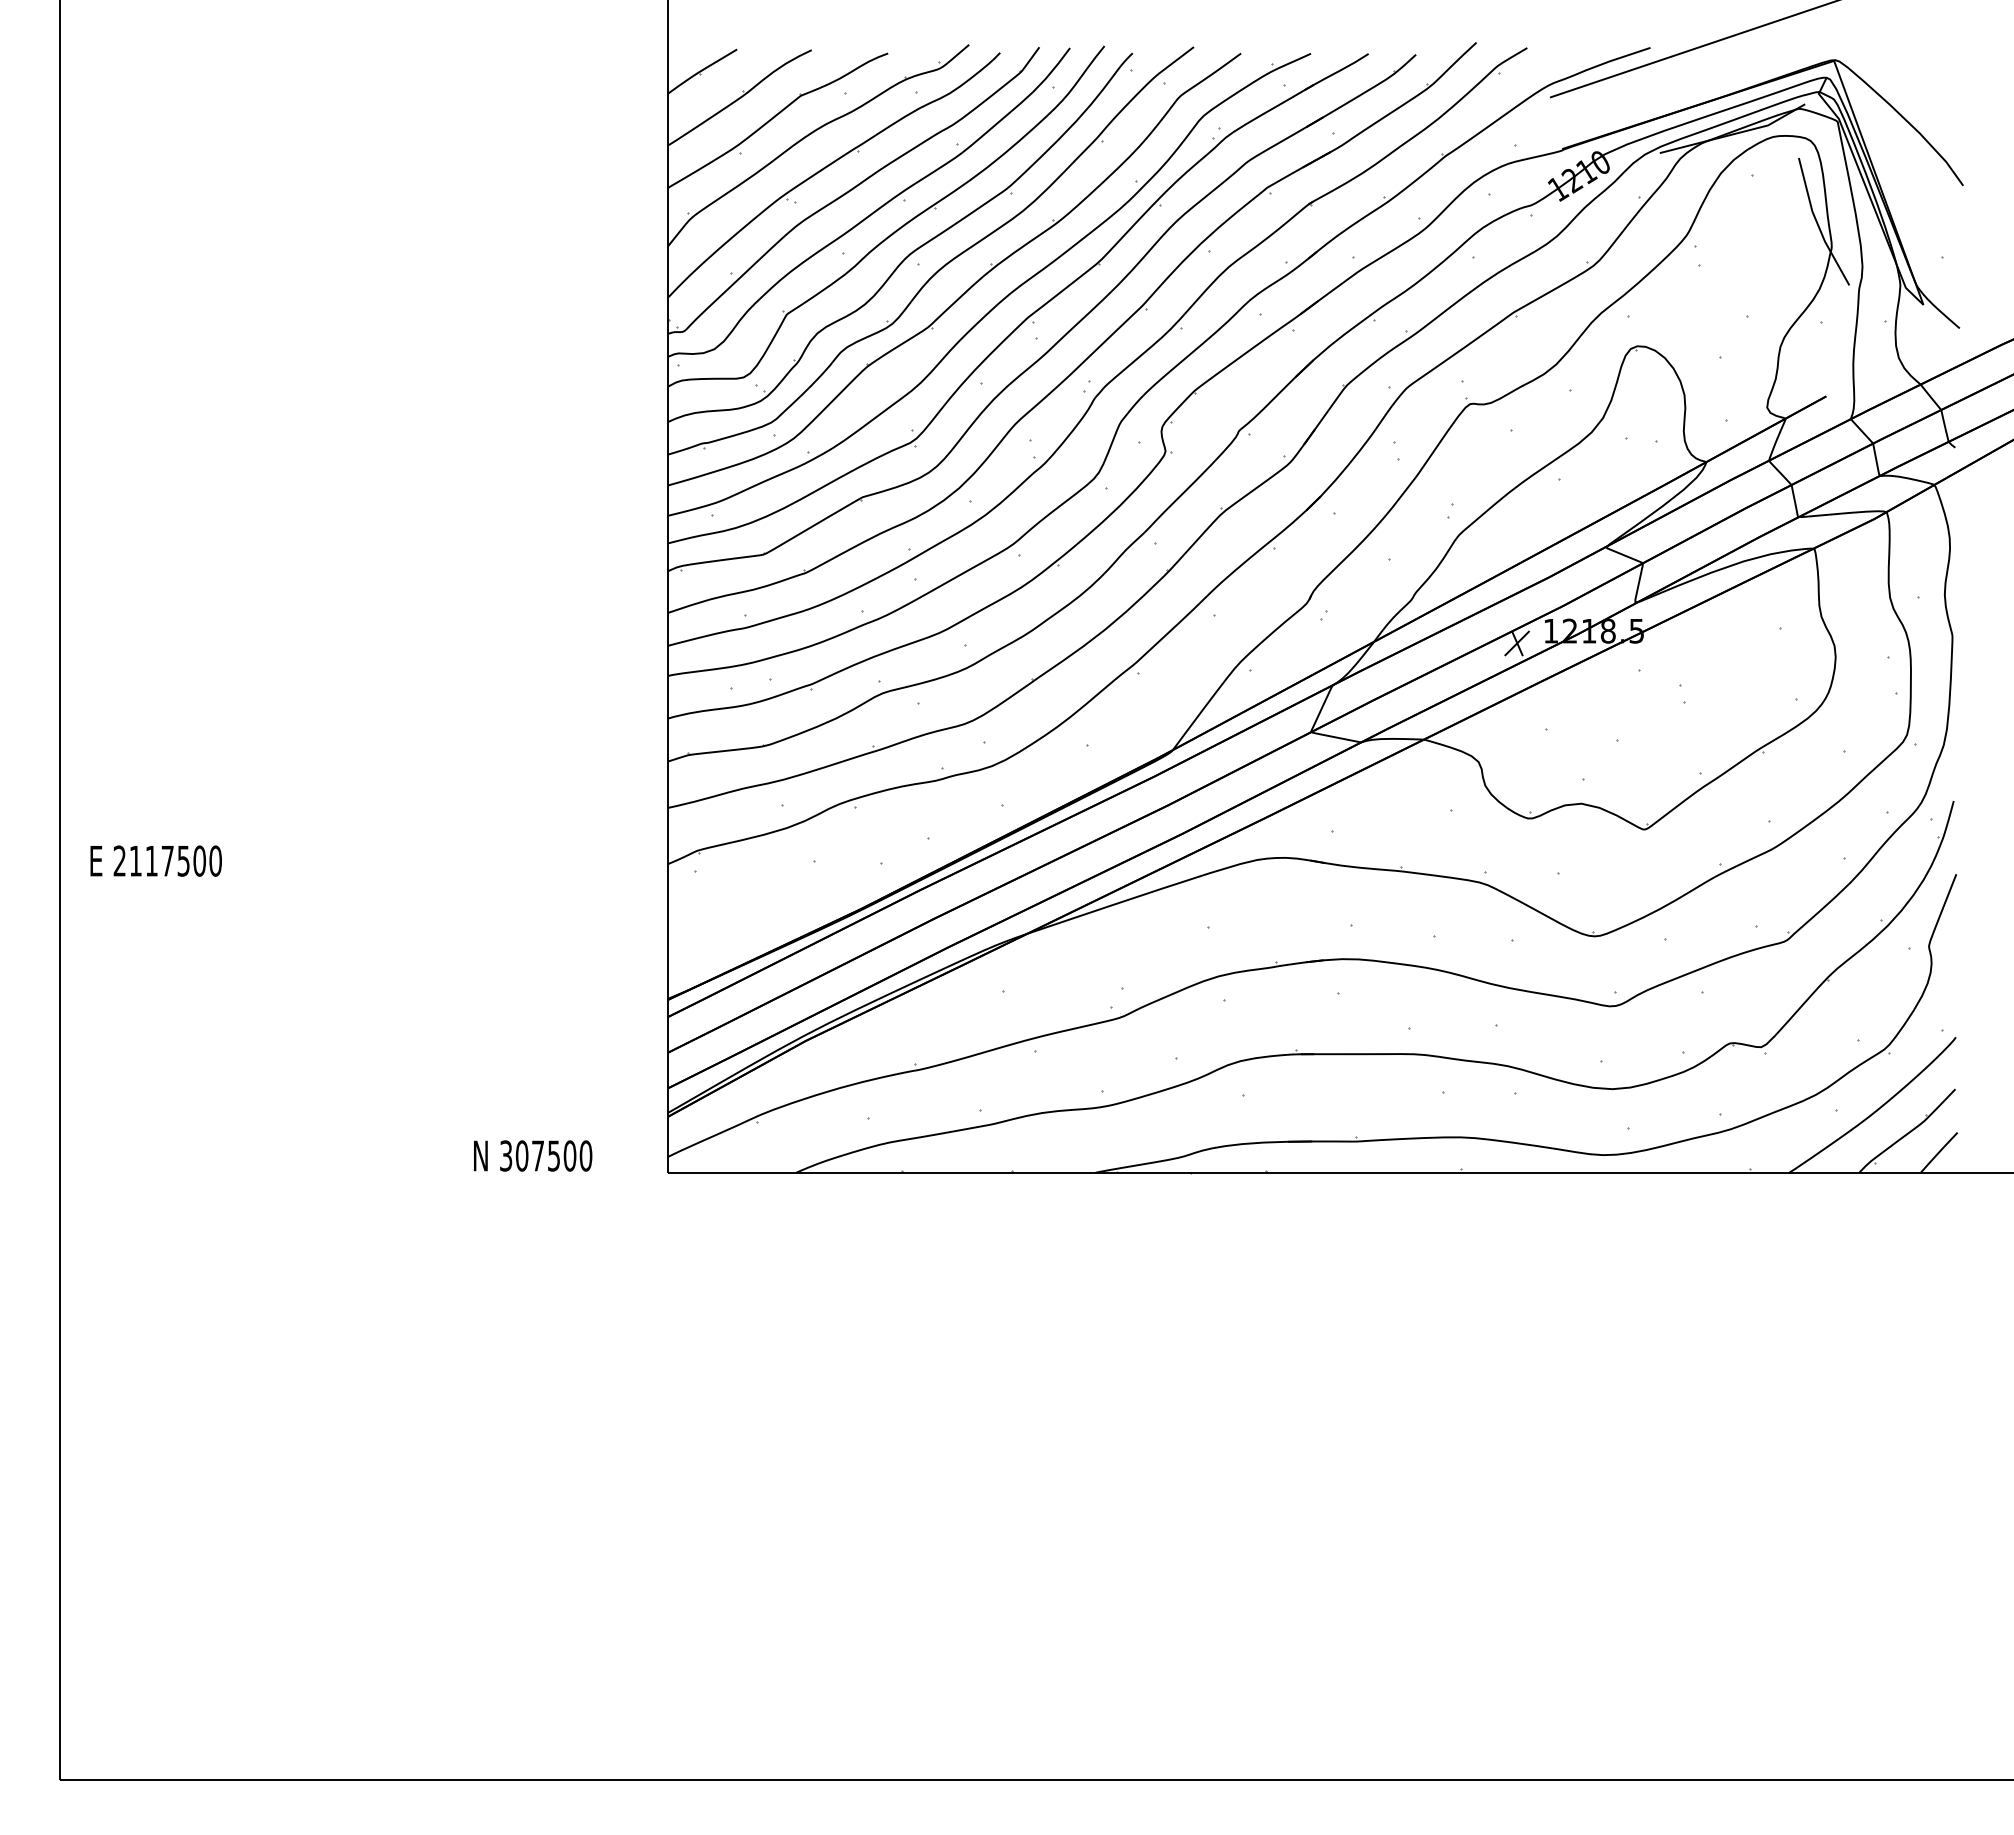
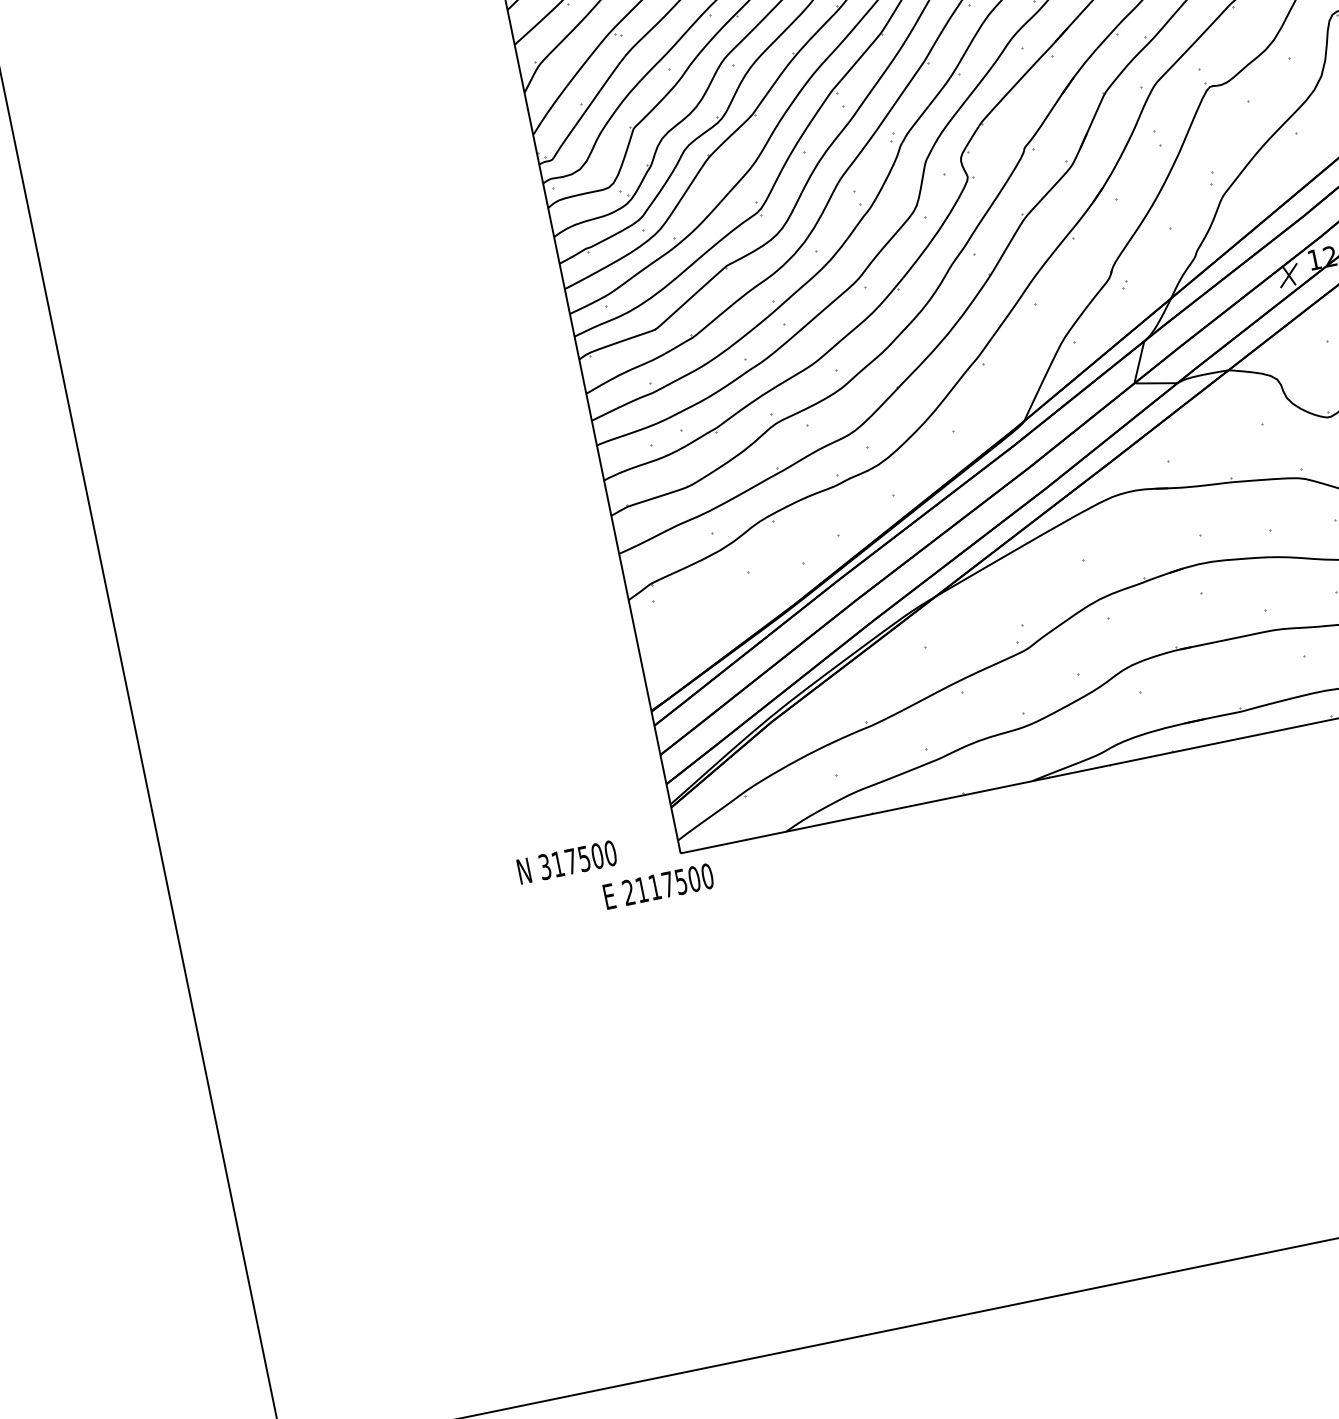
text: (155, 860) -> (657, 886), moved
text: (521, 1155) -> (557, 863), 307500 -> 317500

